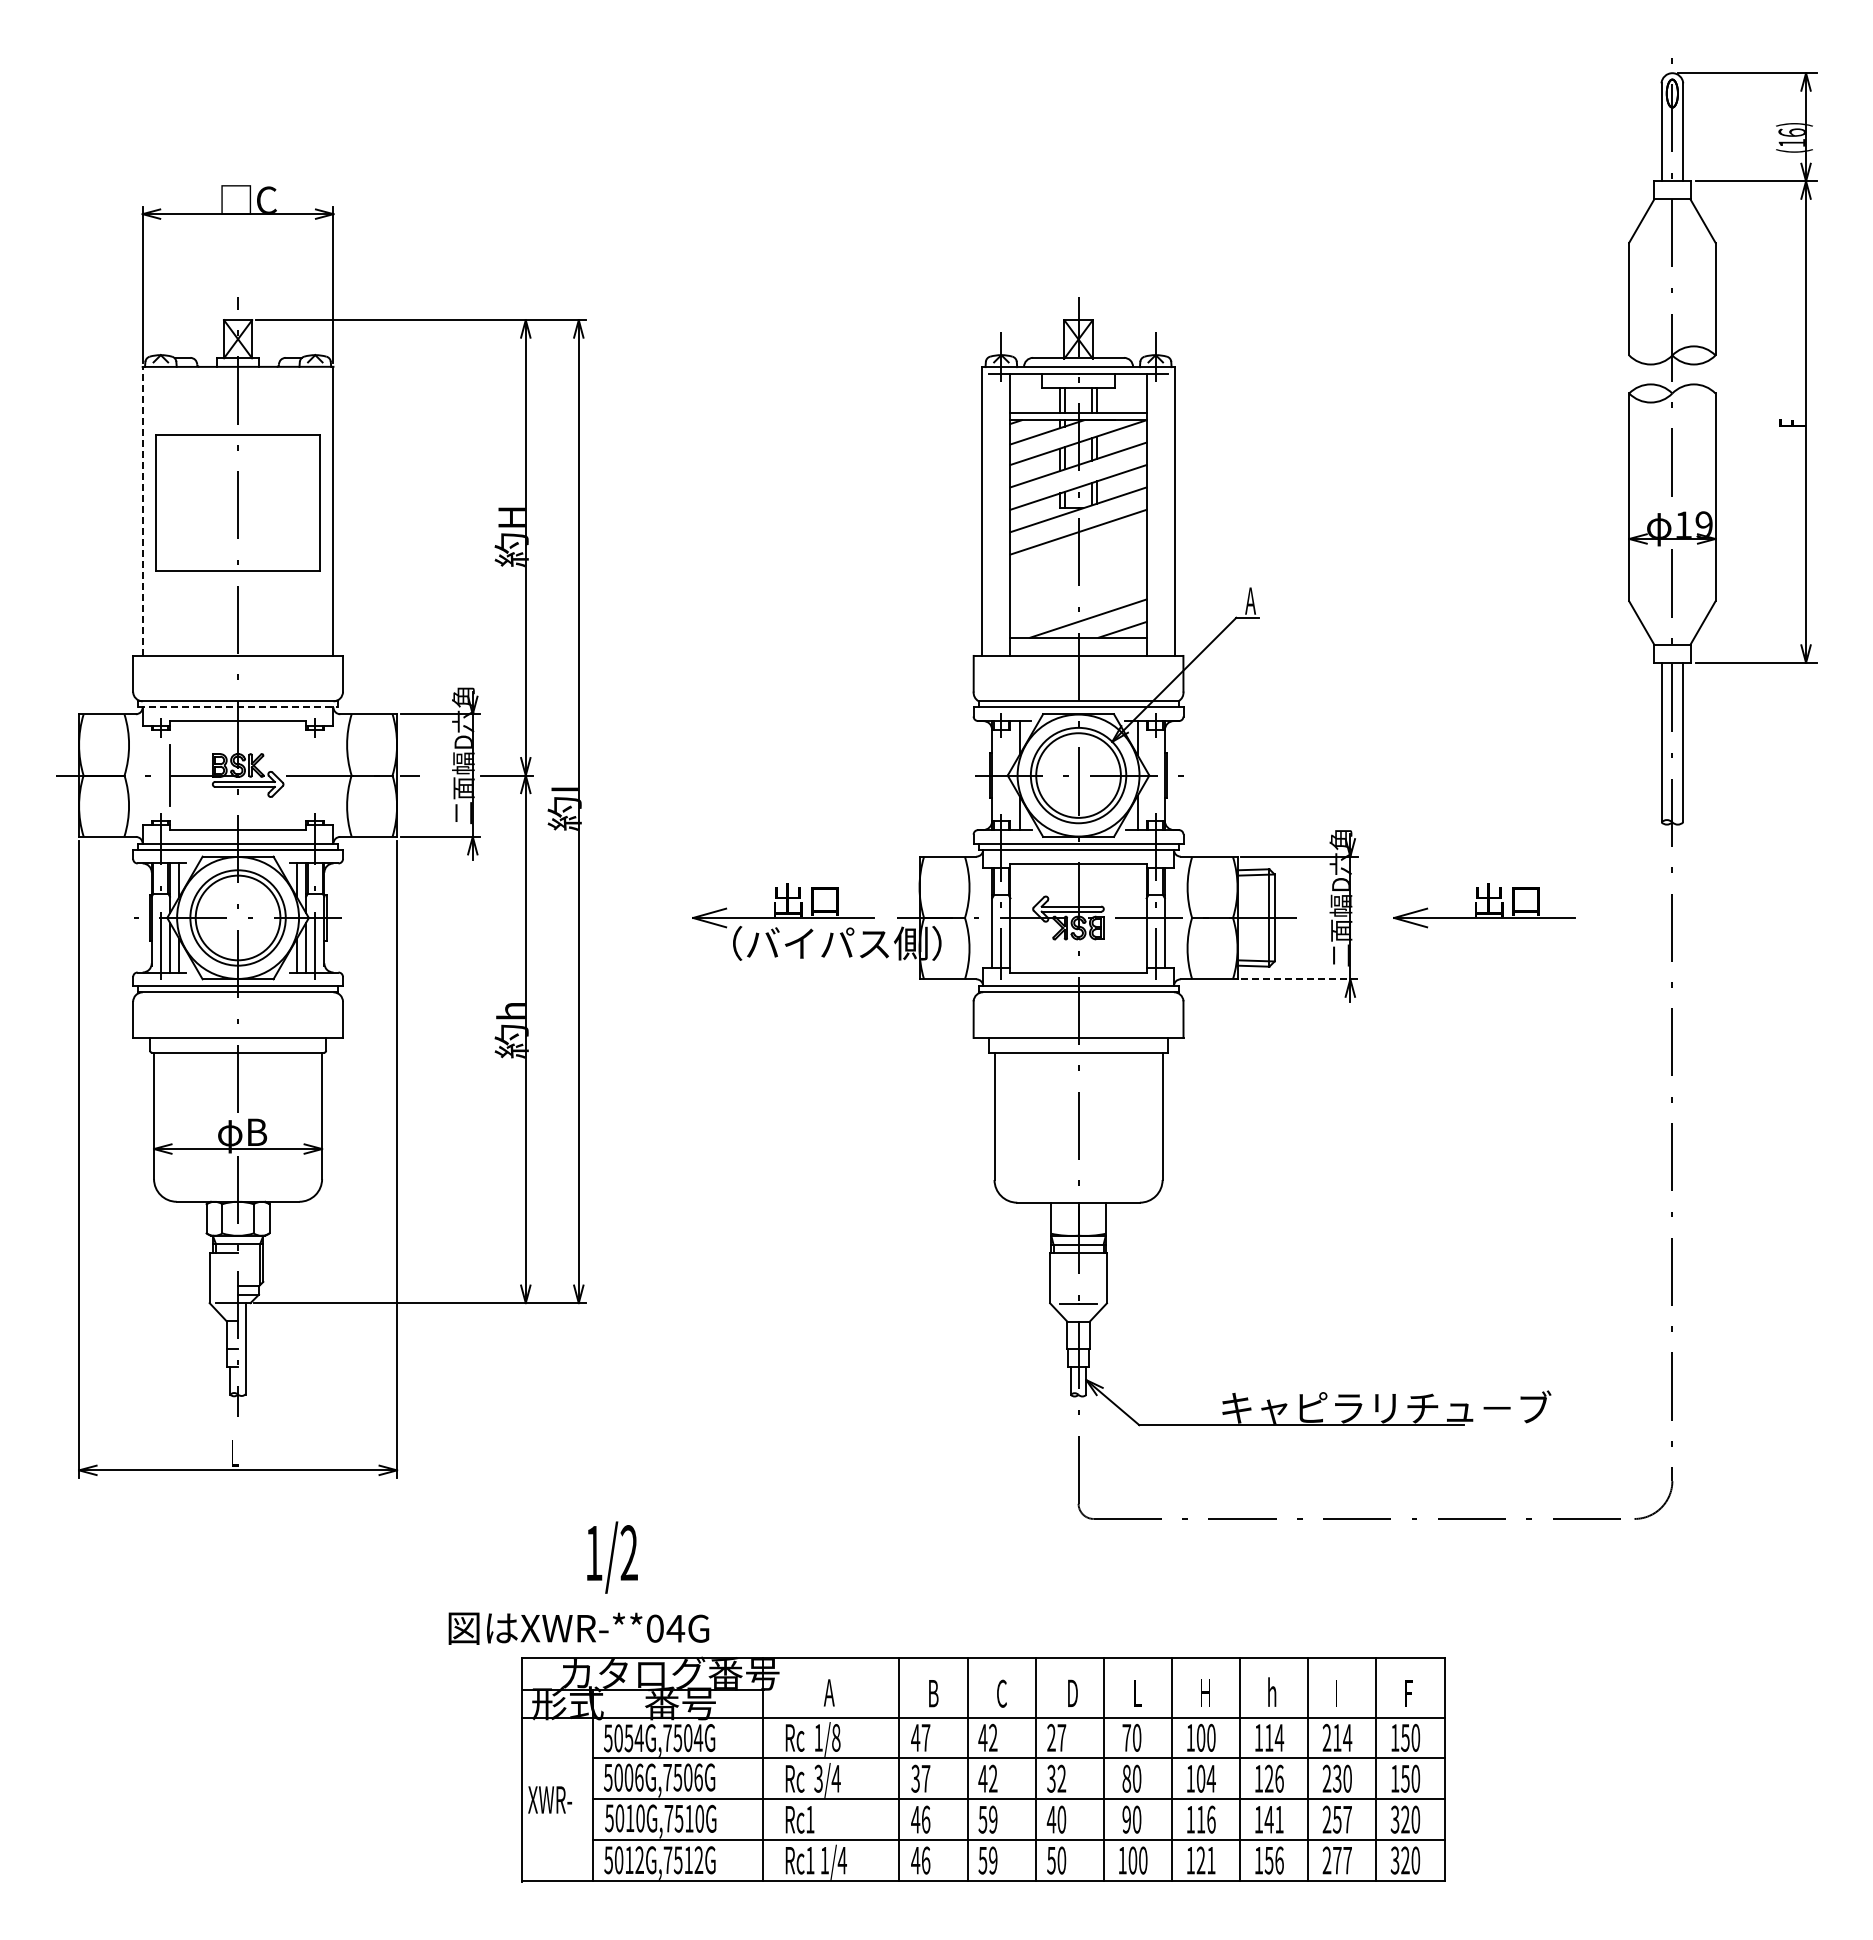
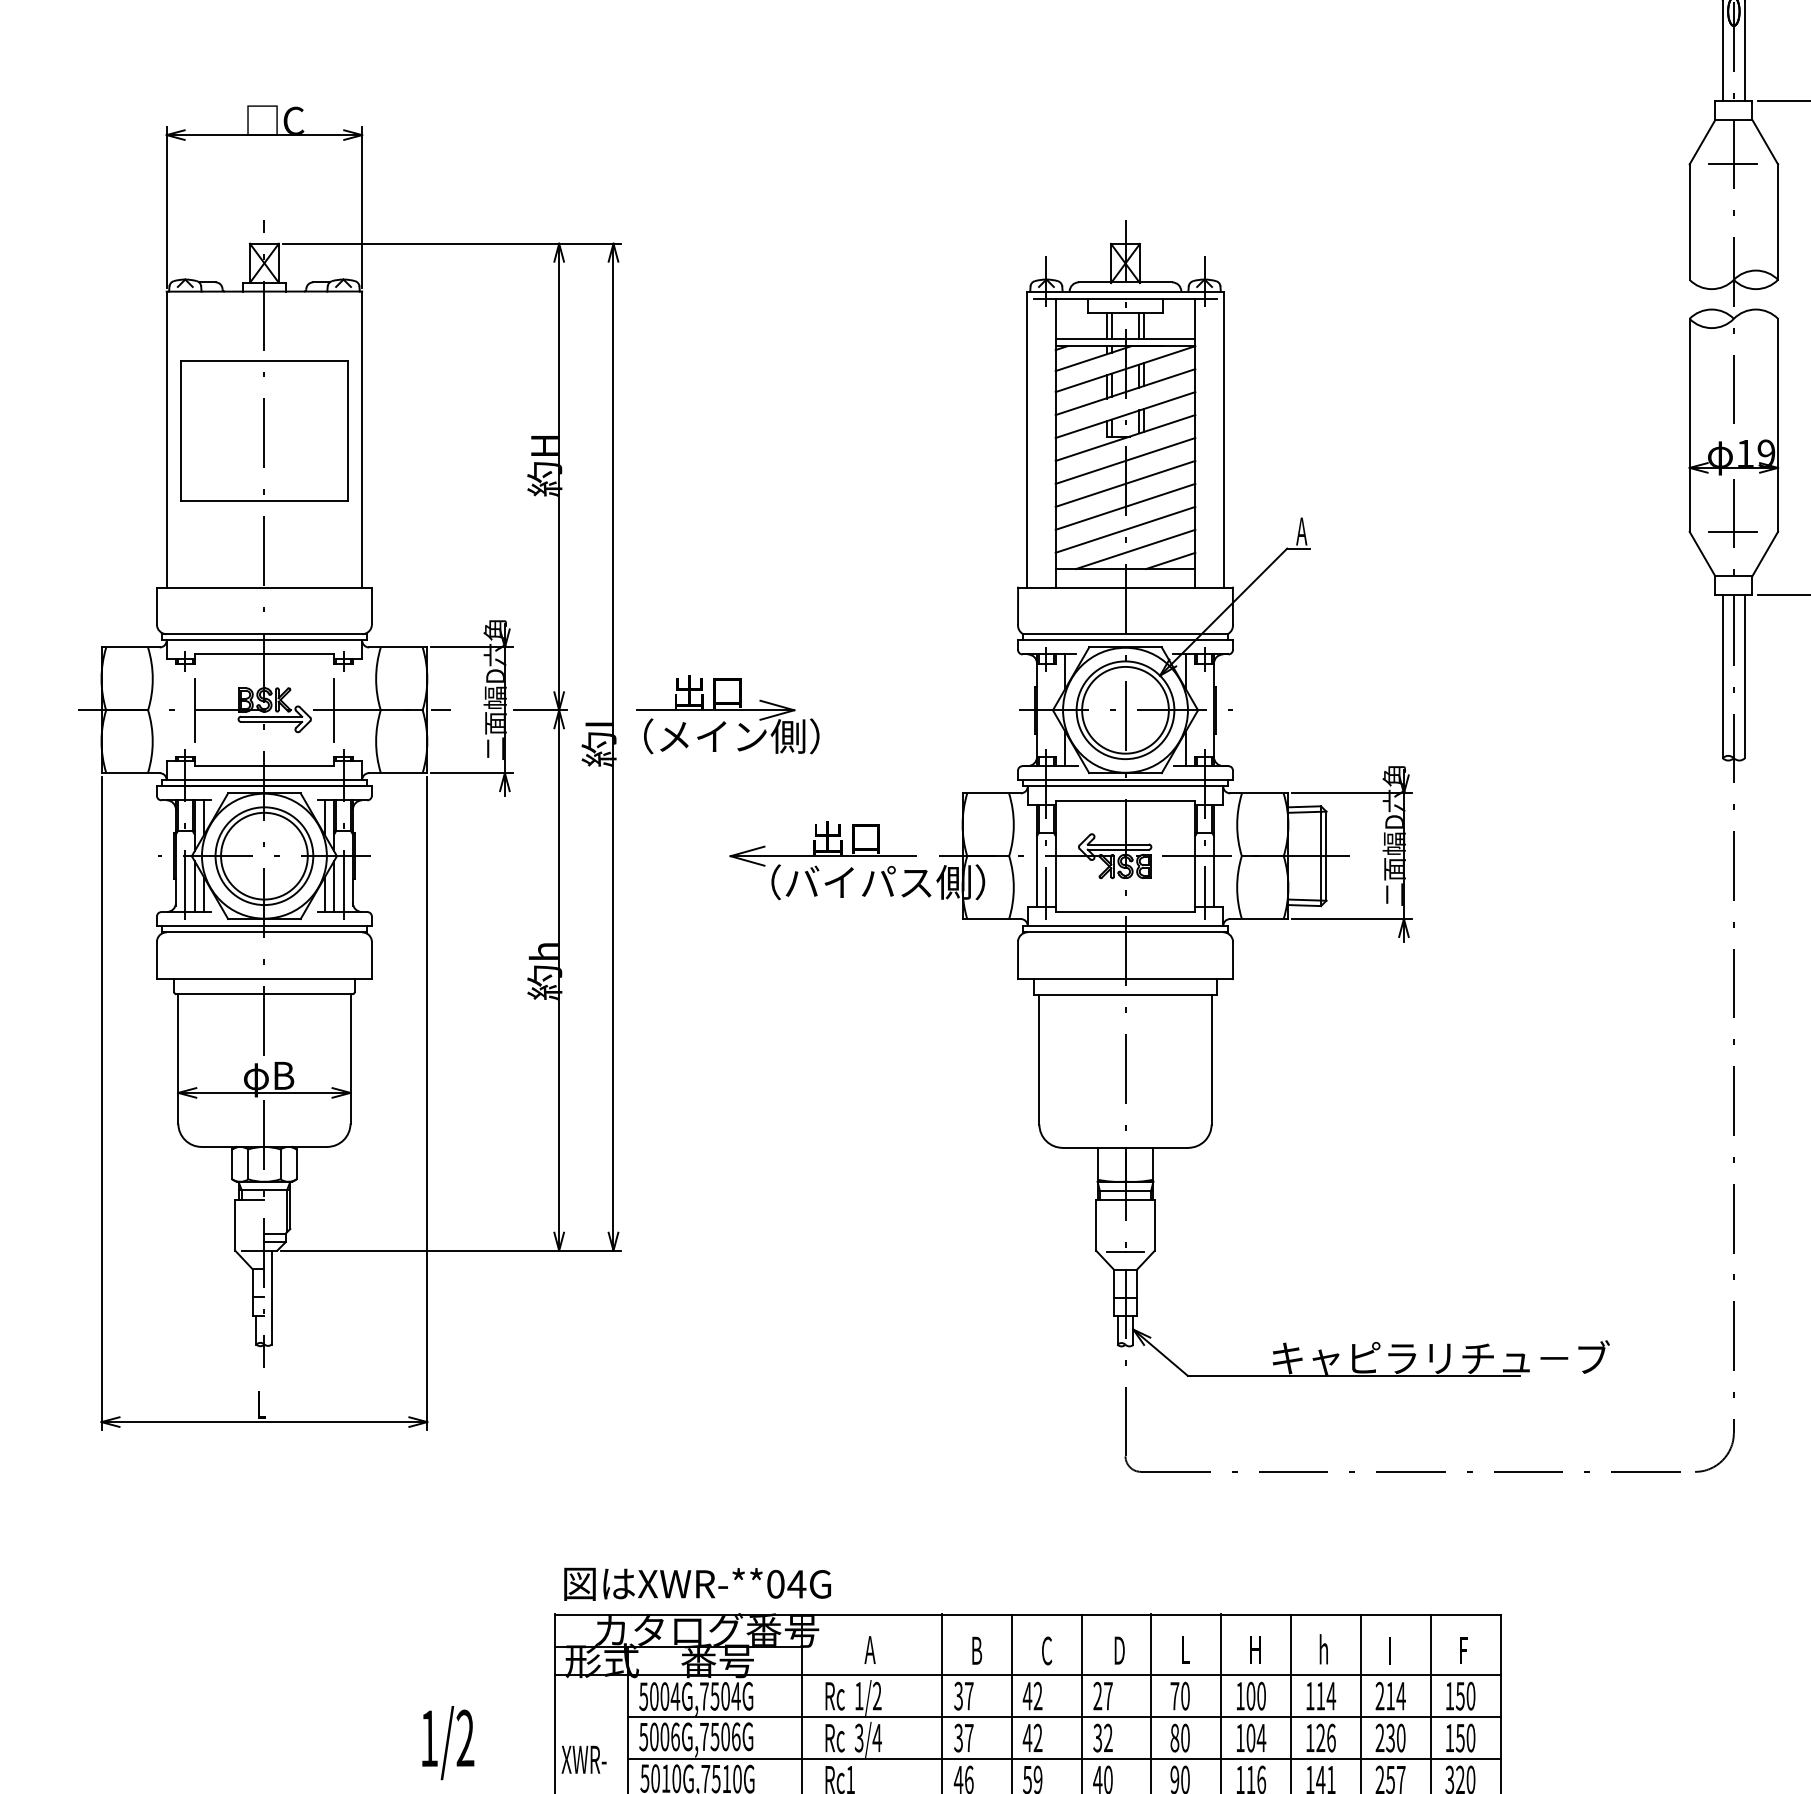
line: (1671, 242) -> (1732, 164), added
line: (142, 510) -> (166, 438), dashed -> solid
line: (1078, 554) -> (1125, 483), added
line: (1078, 576) -> (1125, 506), added
line: (1078, 599) -> (1125, 529), added
line: (1671, 601) -> (1732, 531), added
line: (238, 707) -> (264, 640), dashed -> solid
line: (306, 775) -> (334, 710), added
part: (690, 779) -> (727, 714), added
part: (1484, 905) -> (1541, 843), removed
line: (1299, 979) -> (1351, 919), dashed -> solid
text: (612, 1557) -> (448, 1742), moved
text: (578, 1628) -> (697, 1584), moved
text: (836, 1737) -> (877, 1695), 1/8 -> 1/2
text: (915, 1737) -> (958, 1695), 47 -> 37
text: (628, 1738) -> (664, 1696), 5054G,7504G -> 5004G,7504G

